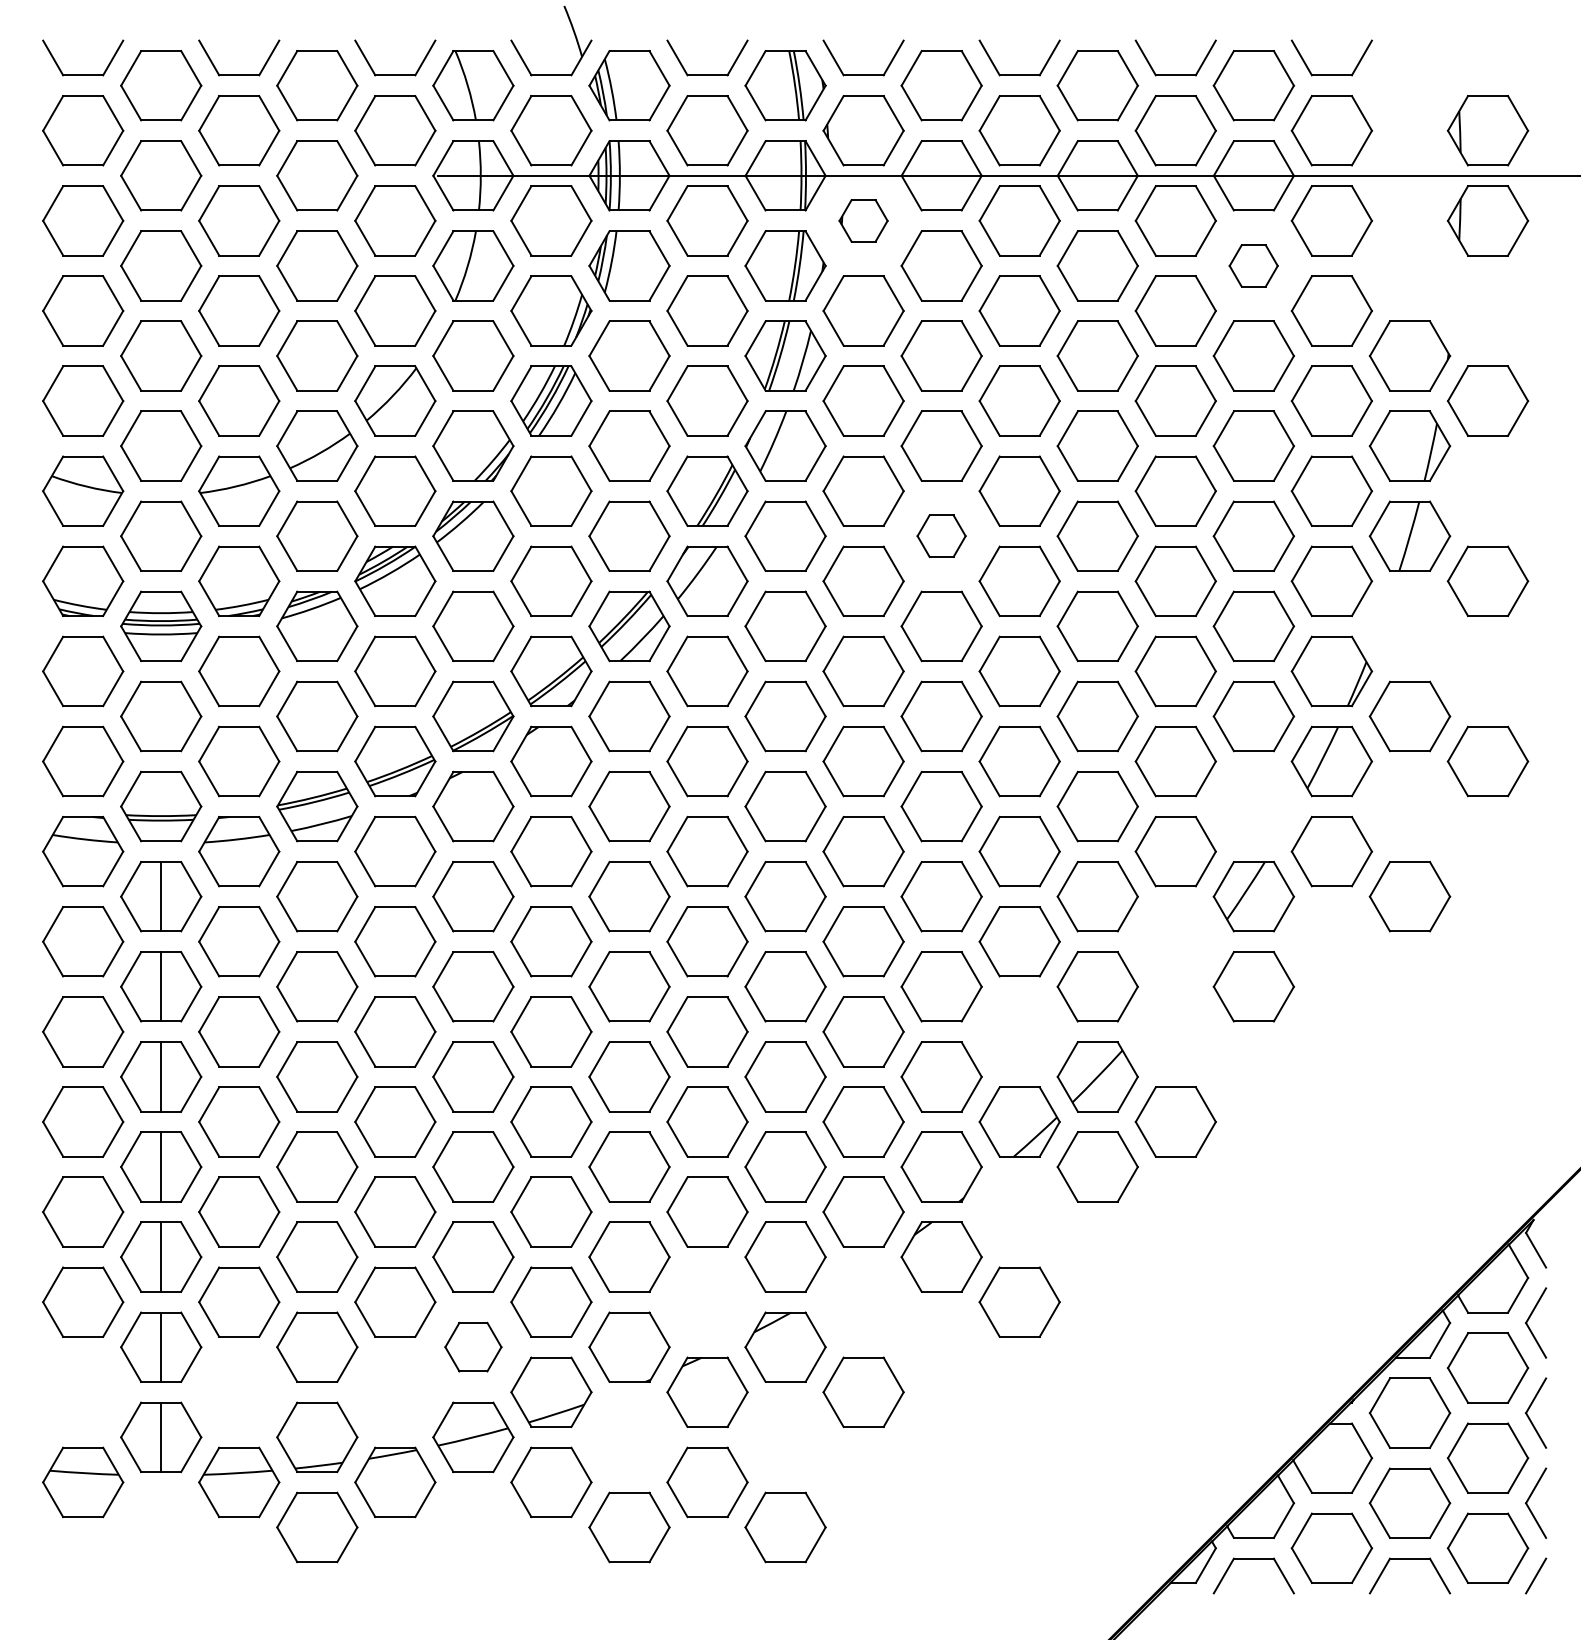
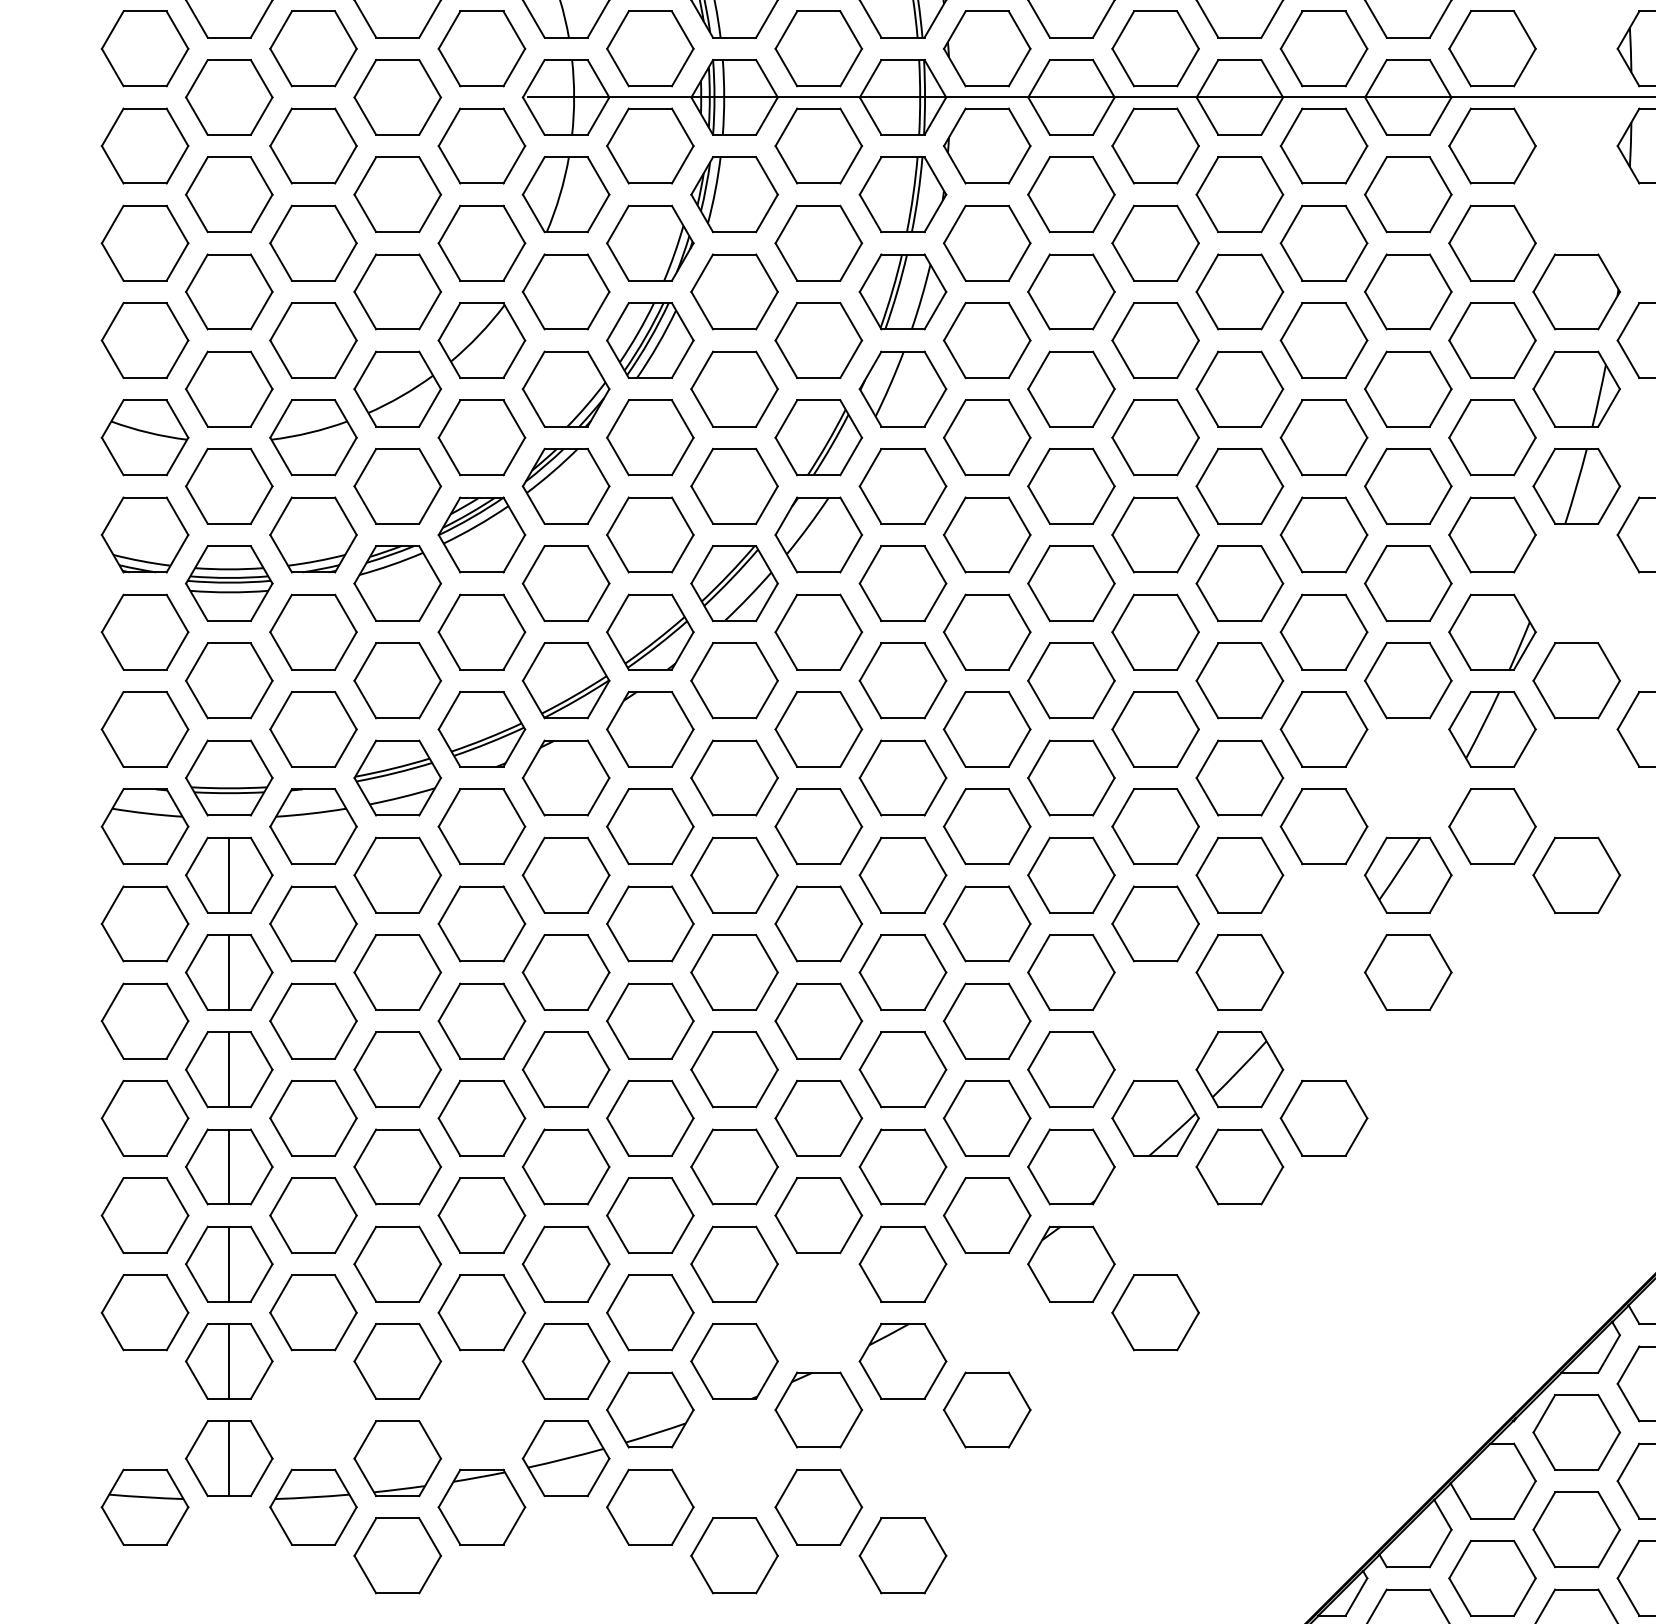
part: (863, 220) -> (987, 145), size x1.67
part: (1253, 265) -> (1407, 194), size x1.67
part: (941, 535) -> (1071, 485), size x1.67
part: (473, 1346) -> (566, 1360), size x1.43

